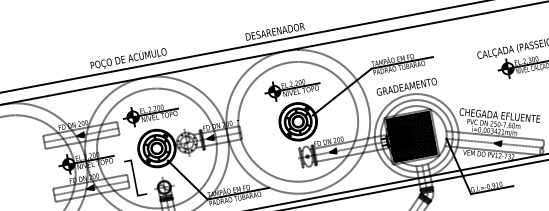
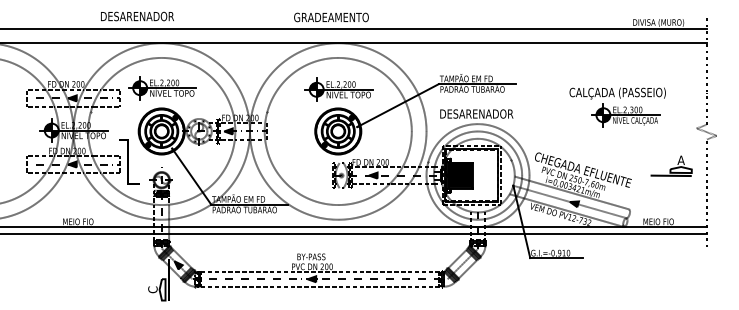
text: (275, 31) -> (331, 17), DESARENADOR -> GRADEAMENTO
text: (128, 58) -> (148, 16), POÇO DE ACÚMULO -> DESARENADOR
text: (406, 86) -> (476, 113), GRADEAMENTO -> DESARENADOR
hatch: (411, 136) -> (471, 175), removed

